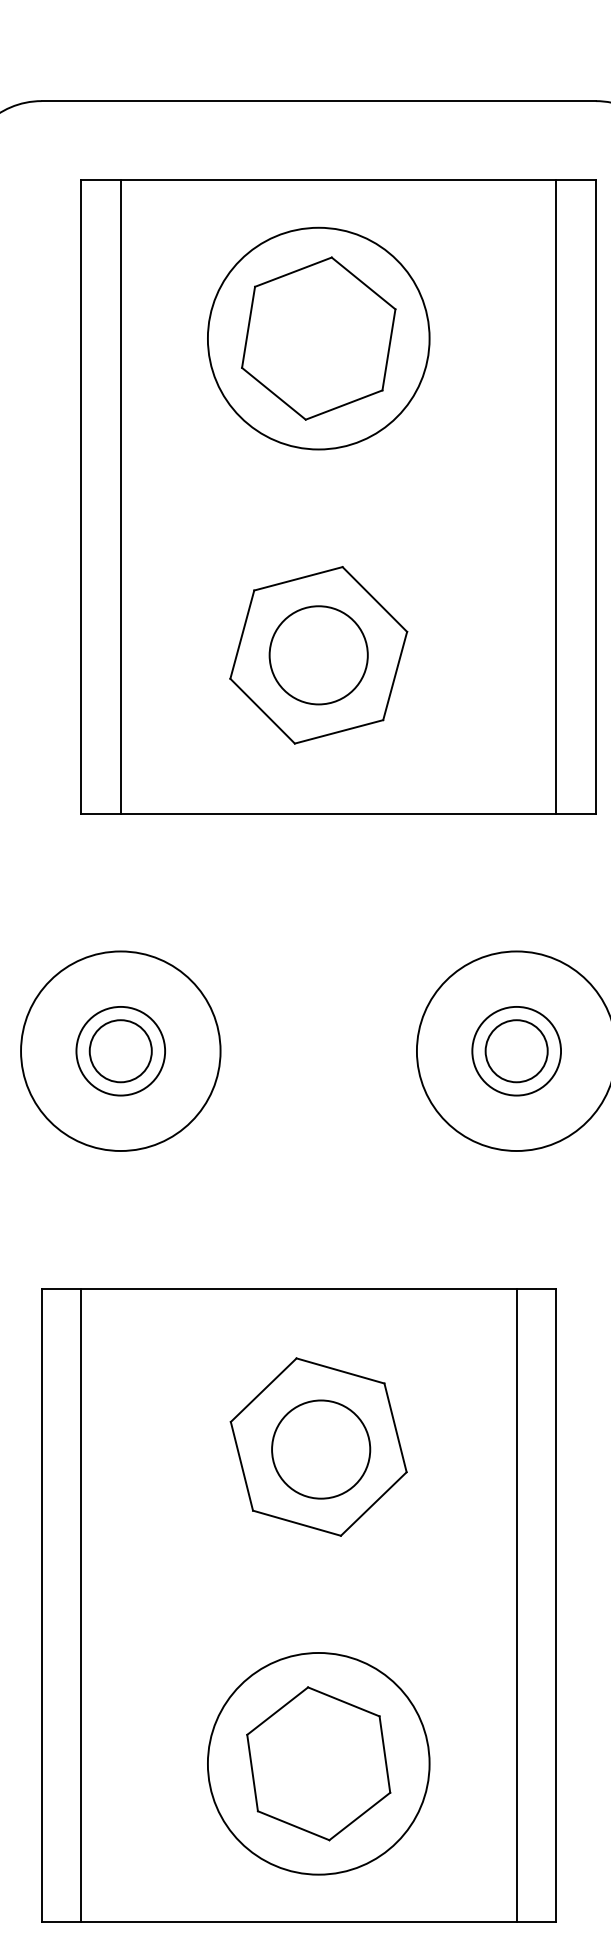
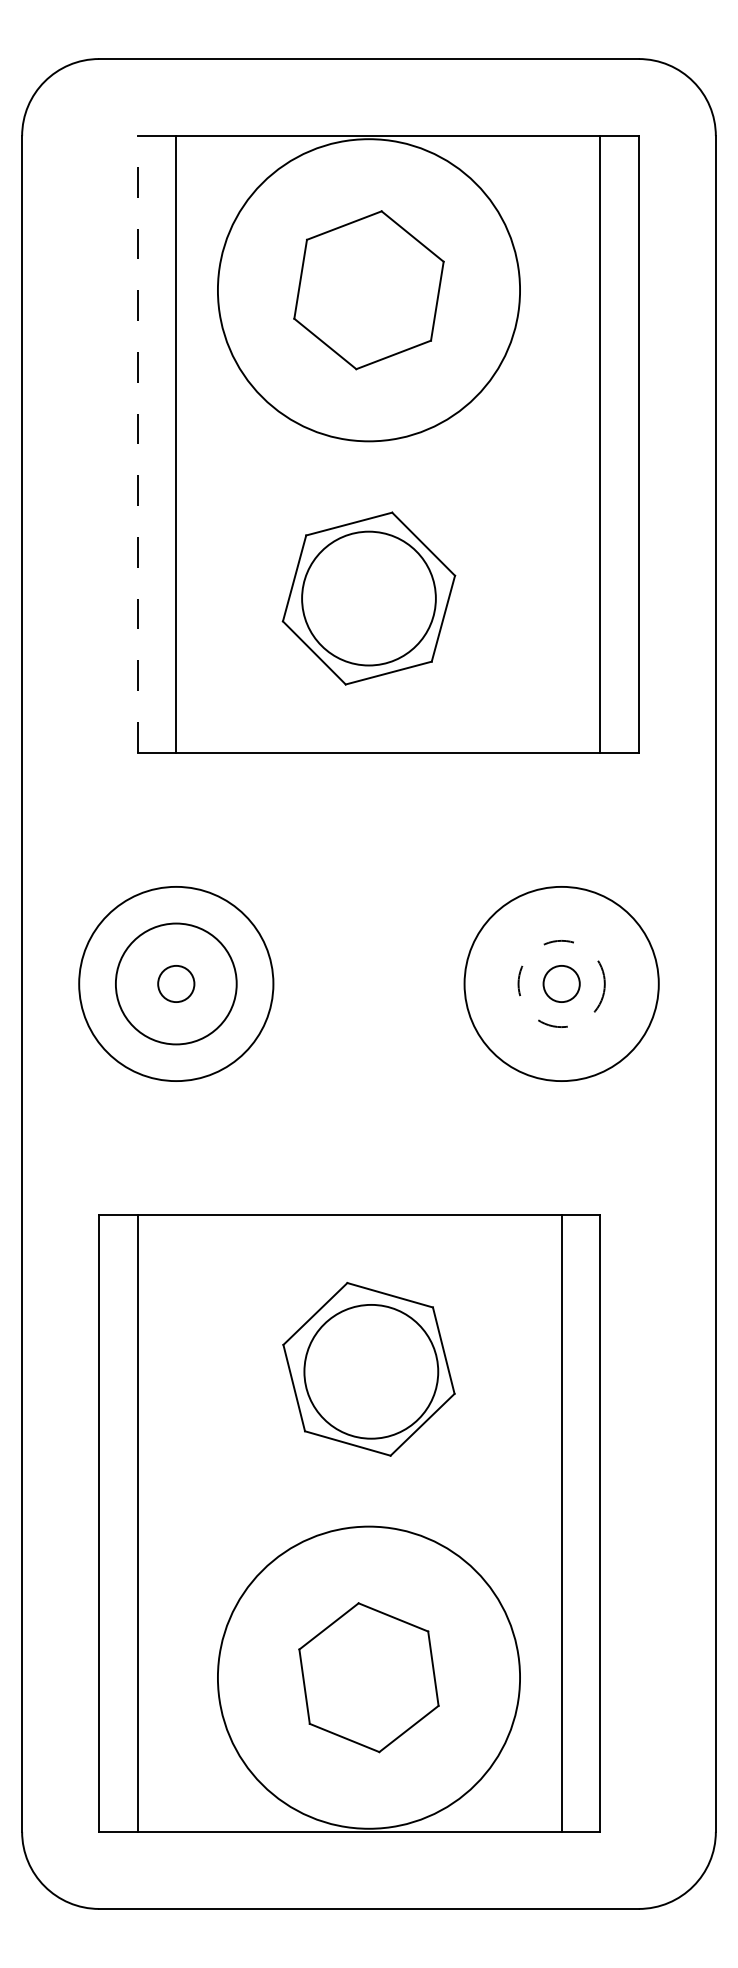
circle: (318, 338) -> (368, 290), size x1.4
line: (80, 496) -> (137, 443), solid -> dashed
circle: (318, 655) -> (368, 598), size x1.4
circle: (121, 1050) -> (176, 983), size x0.6
circle: (121, 1050) -> (176, 983), size x1.4
circle: (516, 1050) -> (561, 983), size x0.6
circle: (516, 1050) -> (561, 983), solid -> dashed
circle: (321, 1449) -> (371, 1371), size x1.4
circle: (318, 1763) -> (368, 1677), size x1.4

